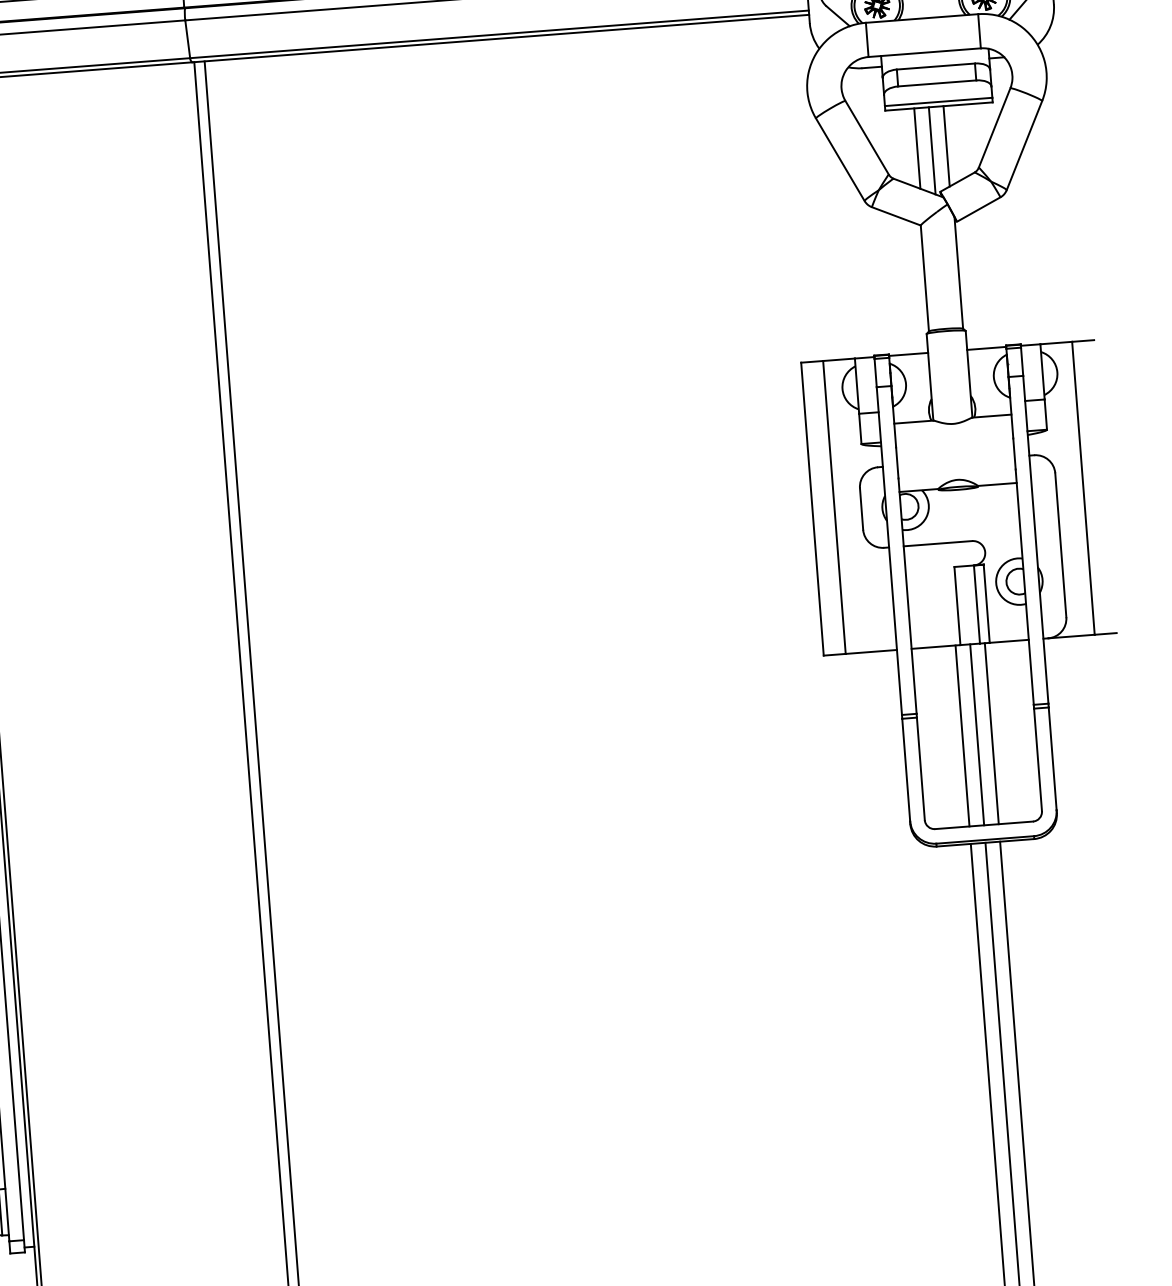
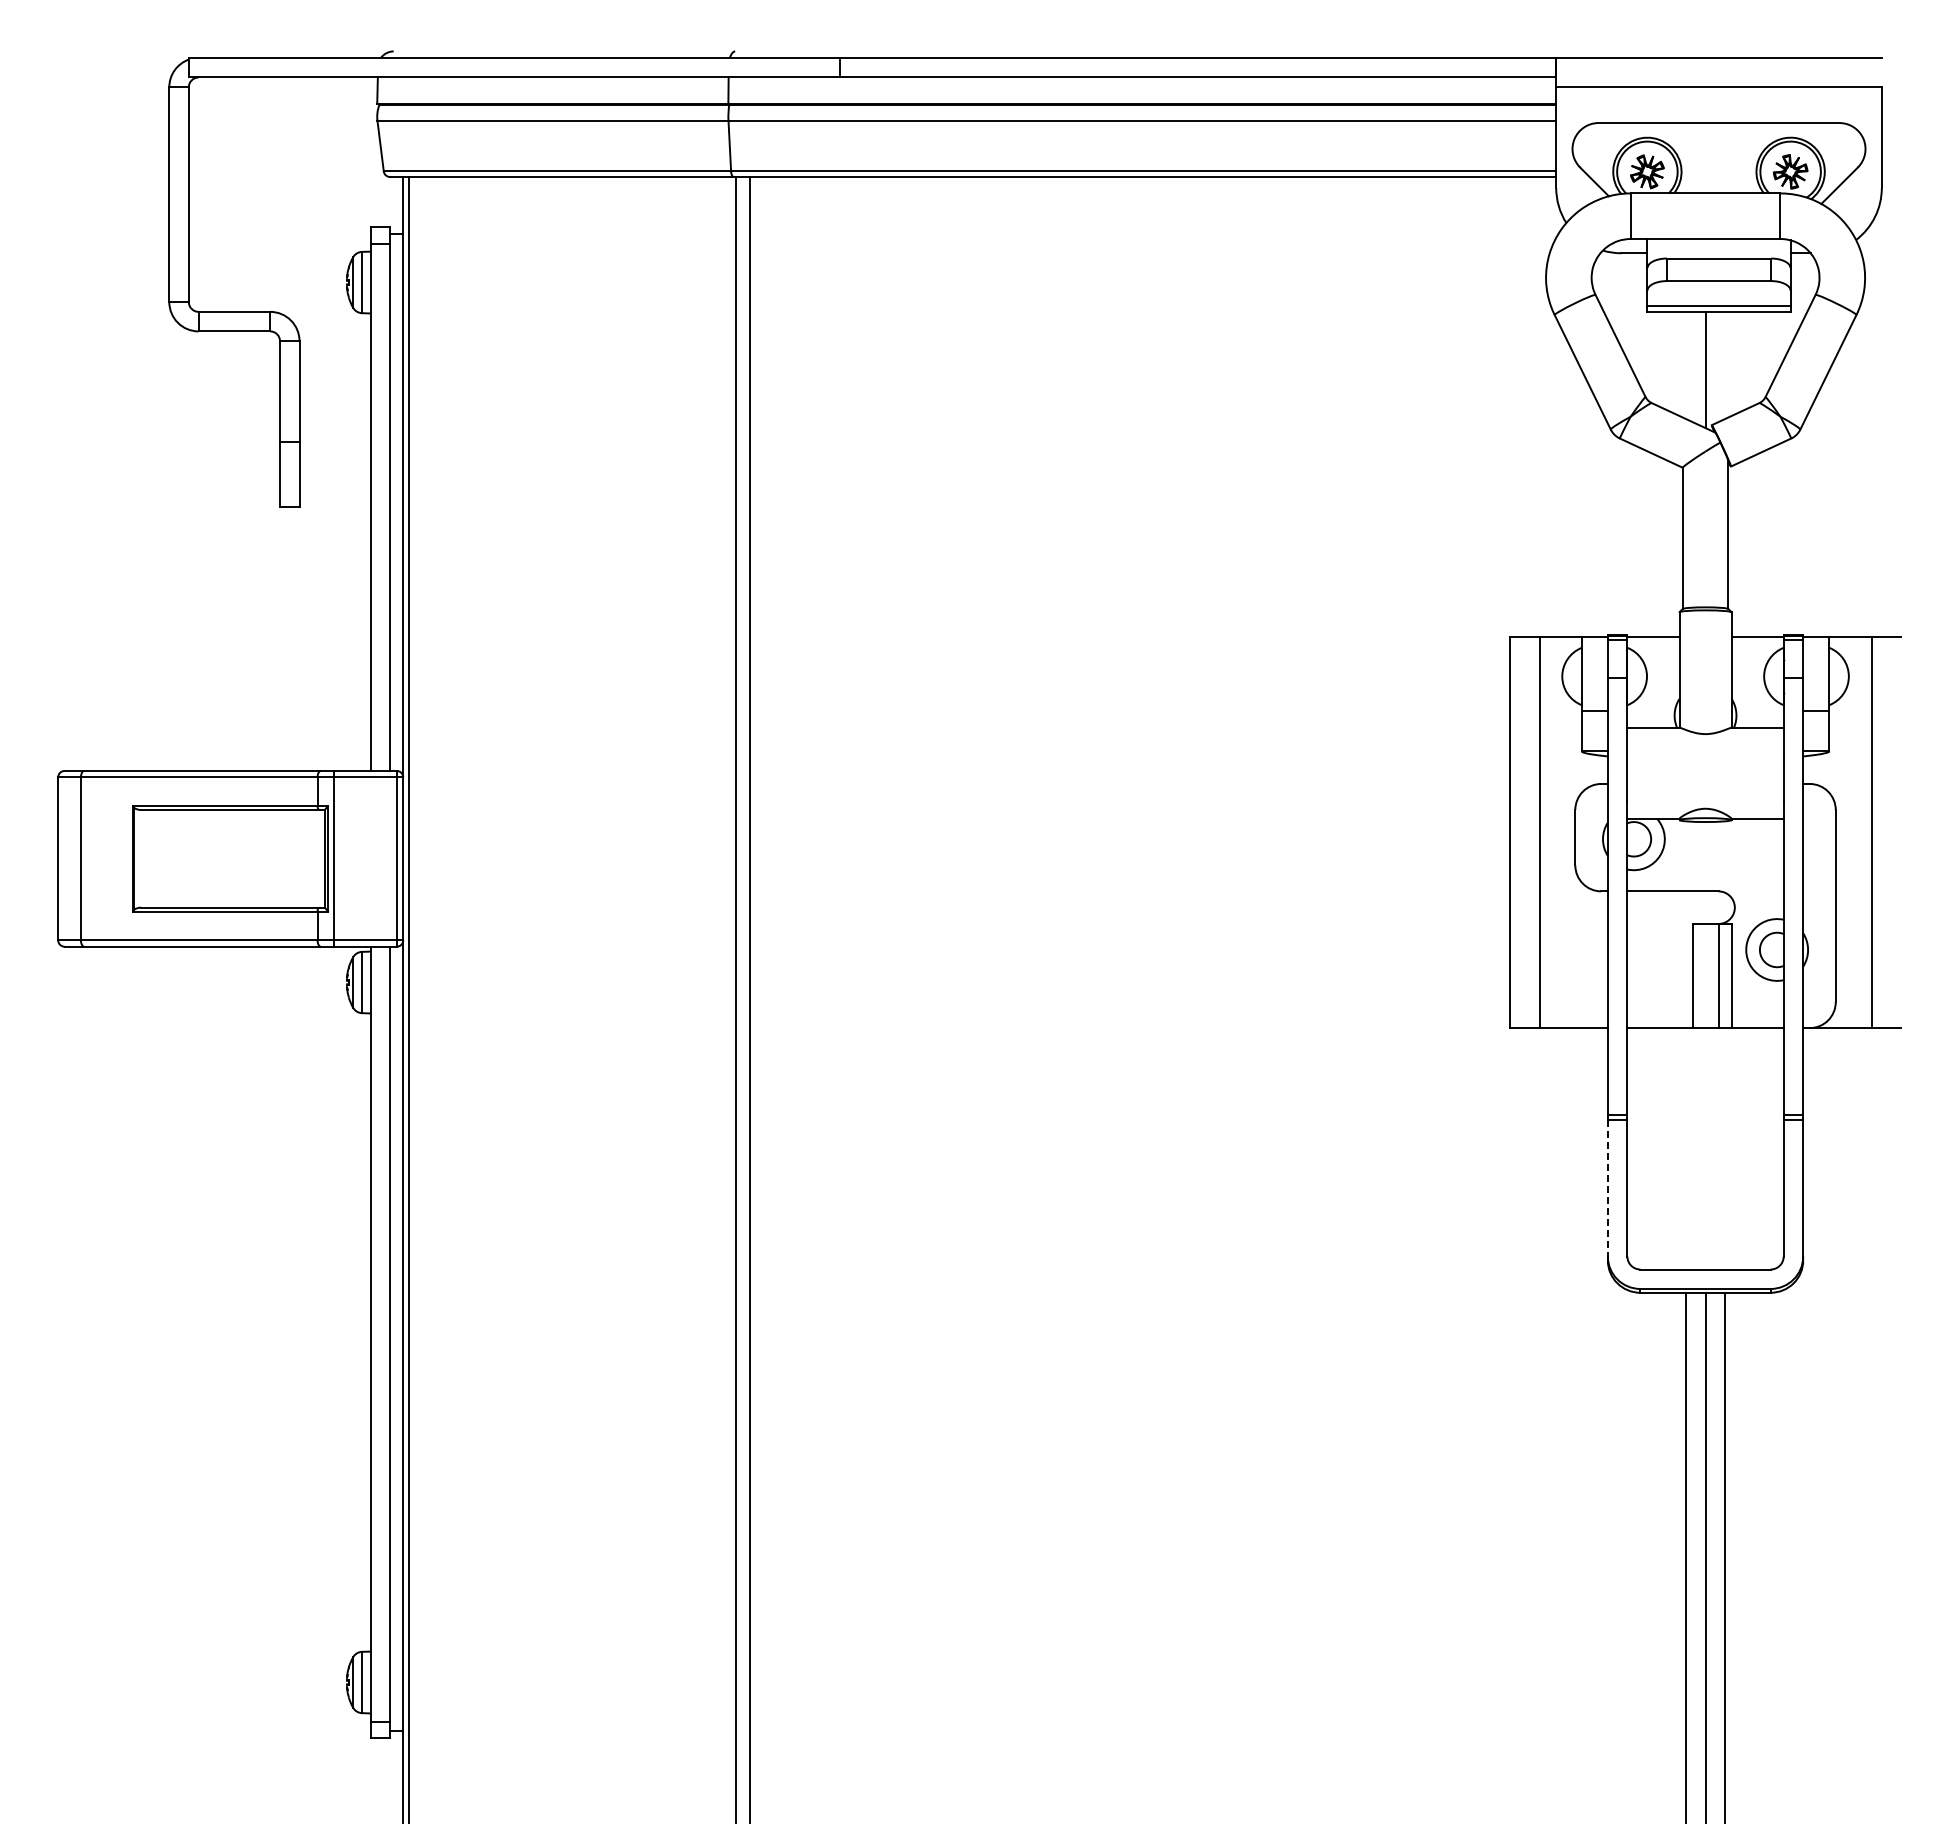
line: (946, 146) -> (1725, 365), removed
line: (917, 148) -> (1686, 365), removed
line: (992, 733) -> (1725, 1148), removed
line: (977, 734) -> (1705, 1148), removed
line: (962, 735) -> (1686, 1148), removed
line: (905, 770) -> (1607, 1188), solid -> dashed

